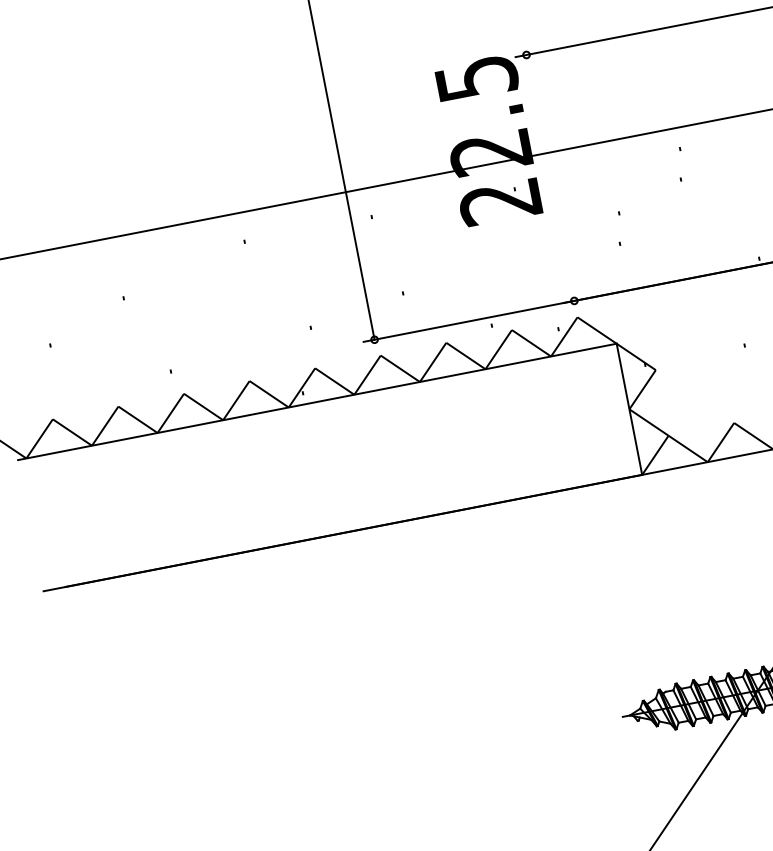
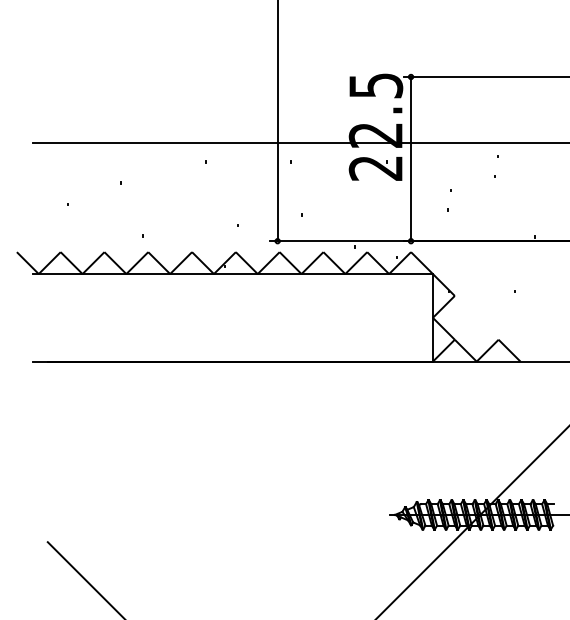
line: (550, 176) -> (411, 158), added

